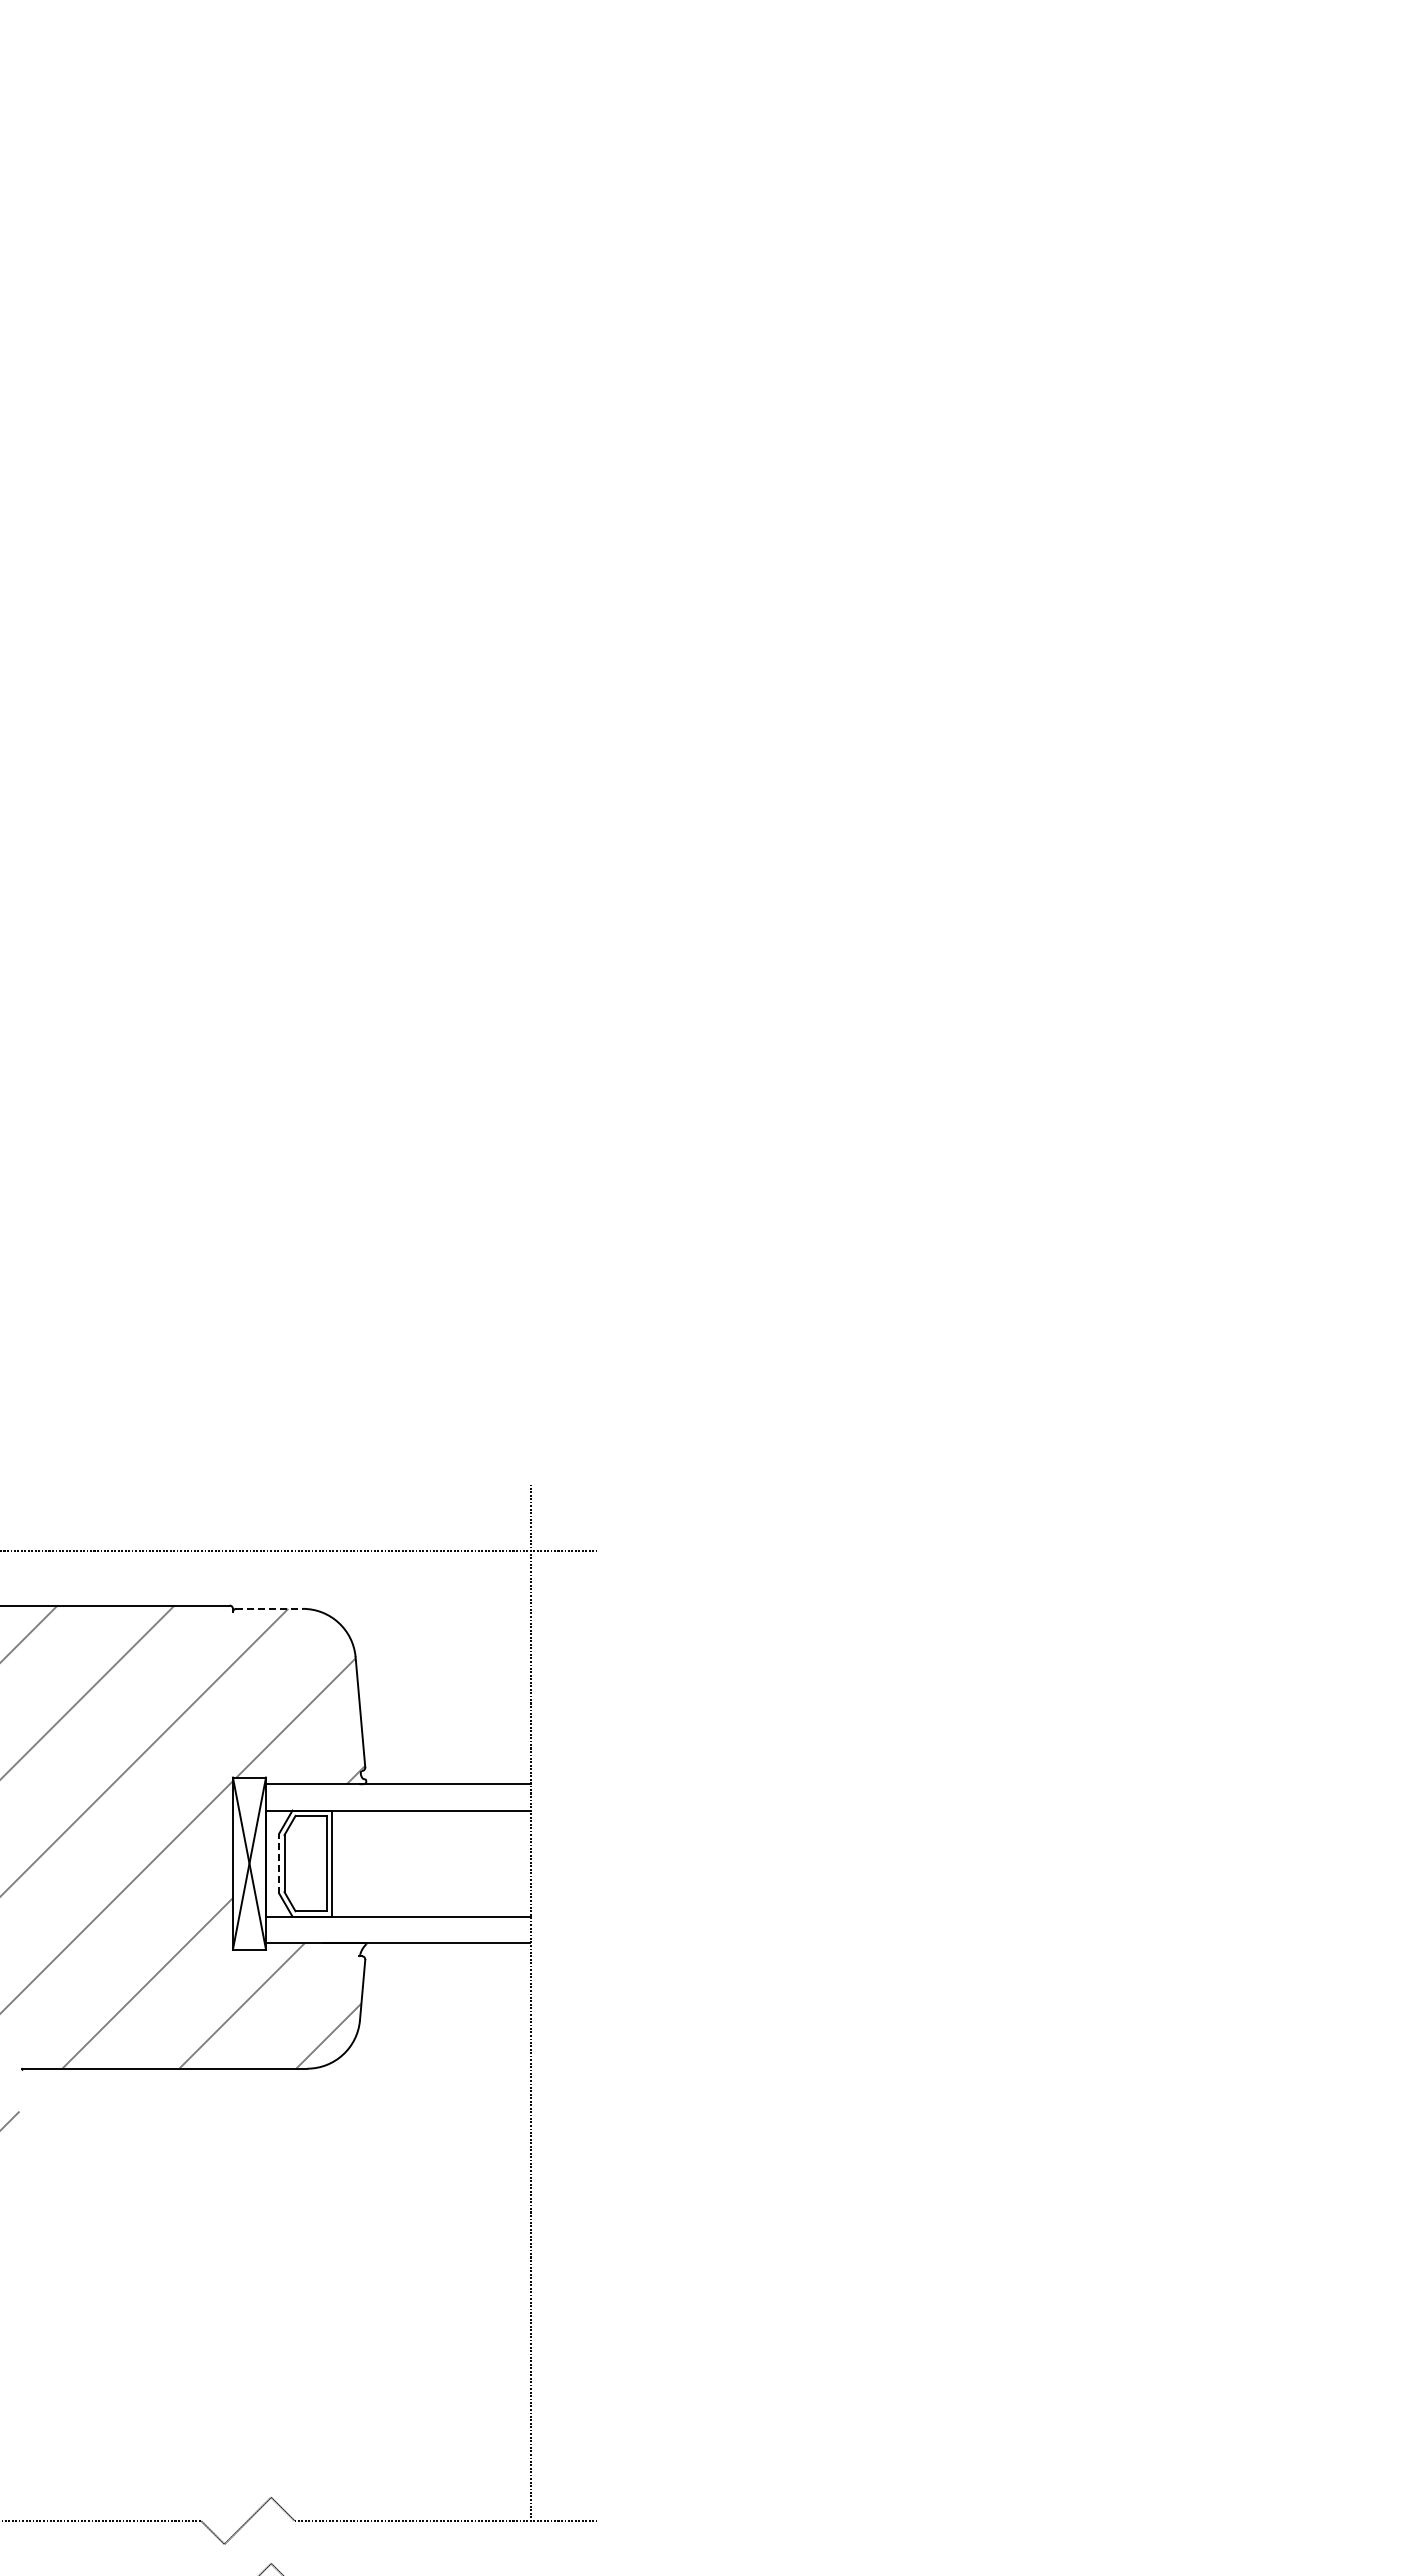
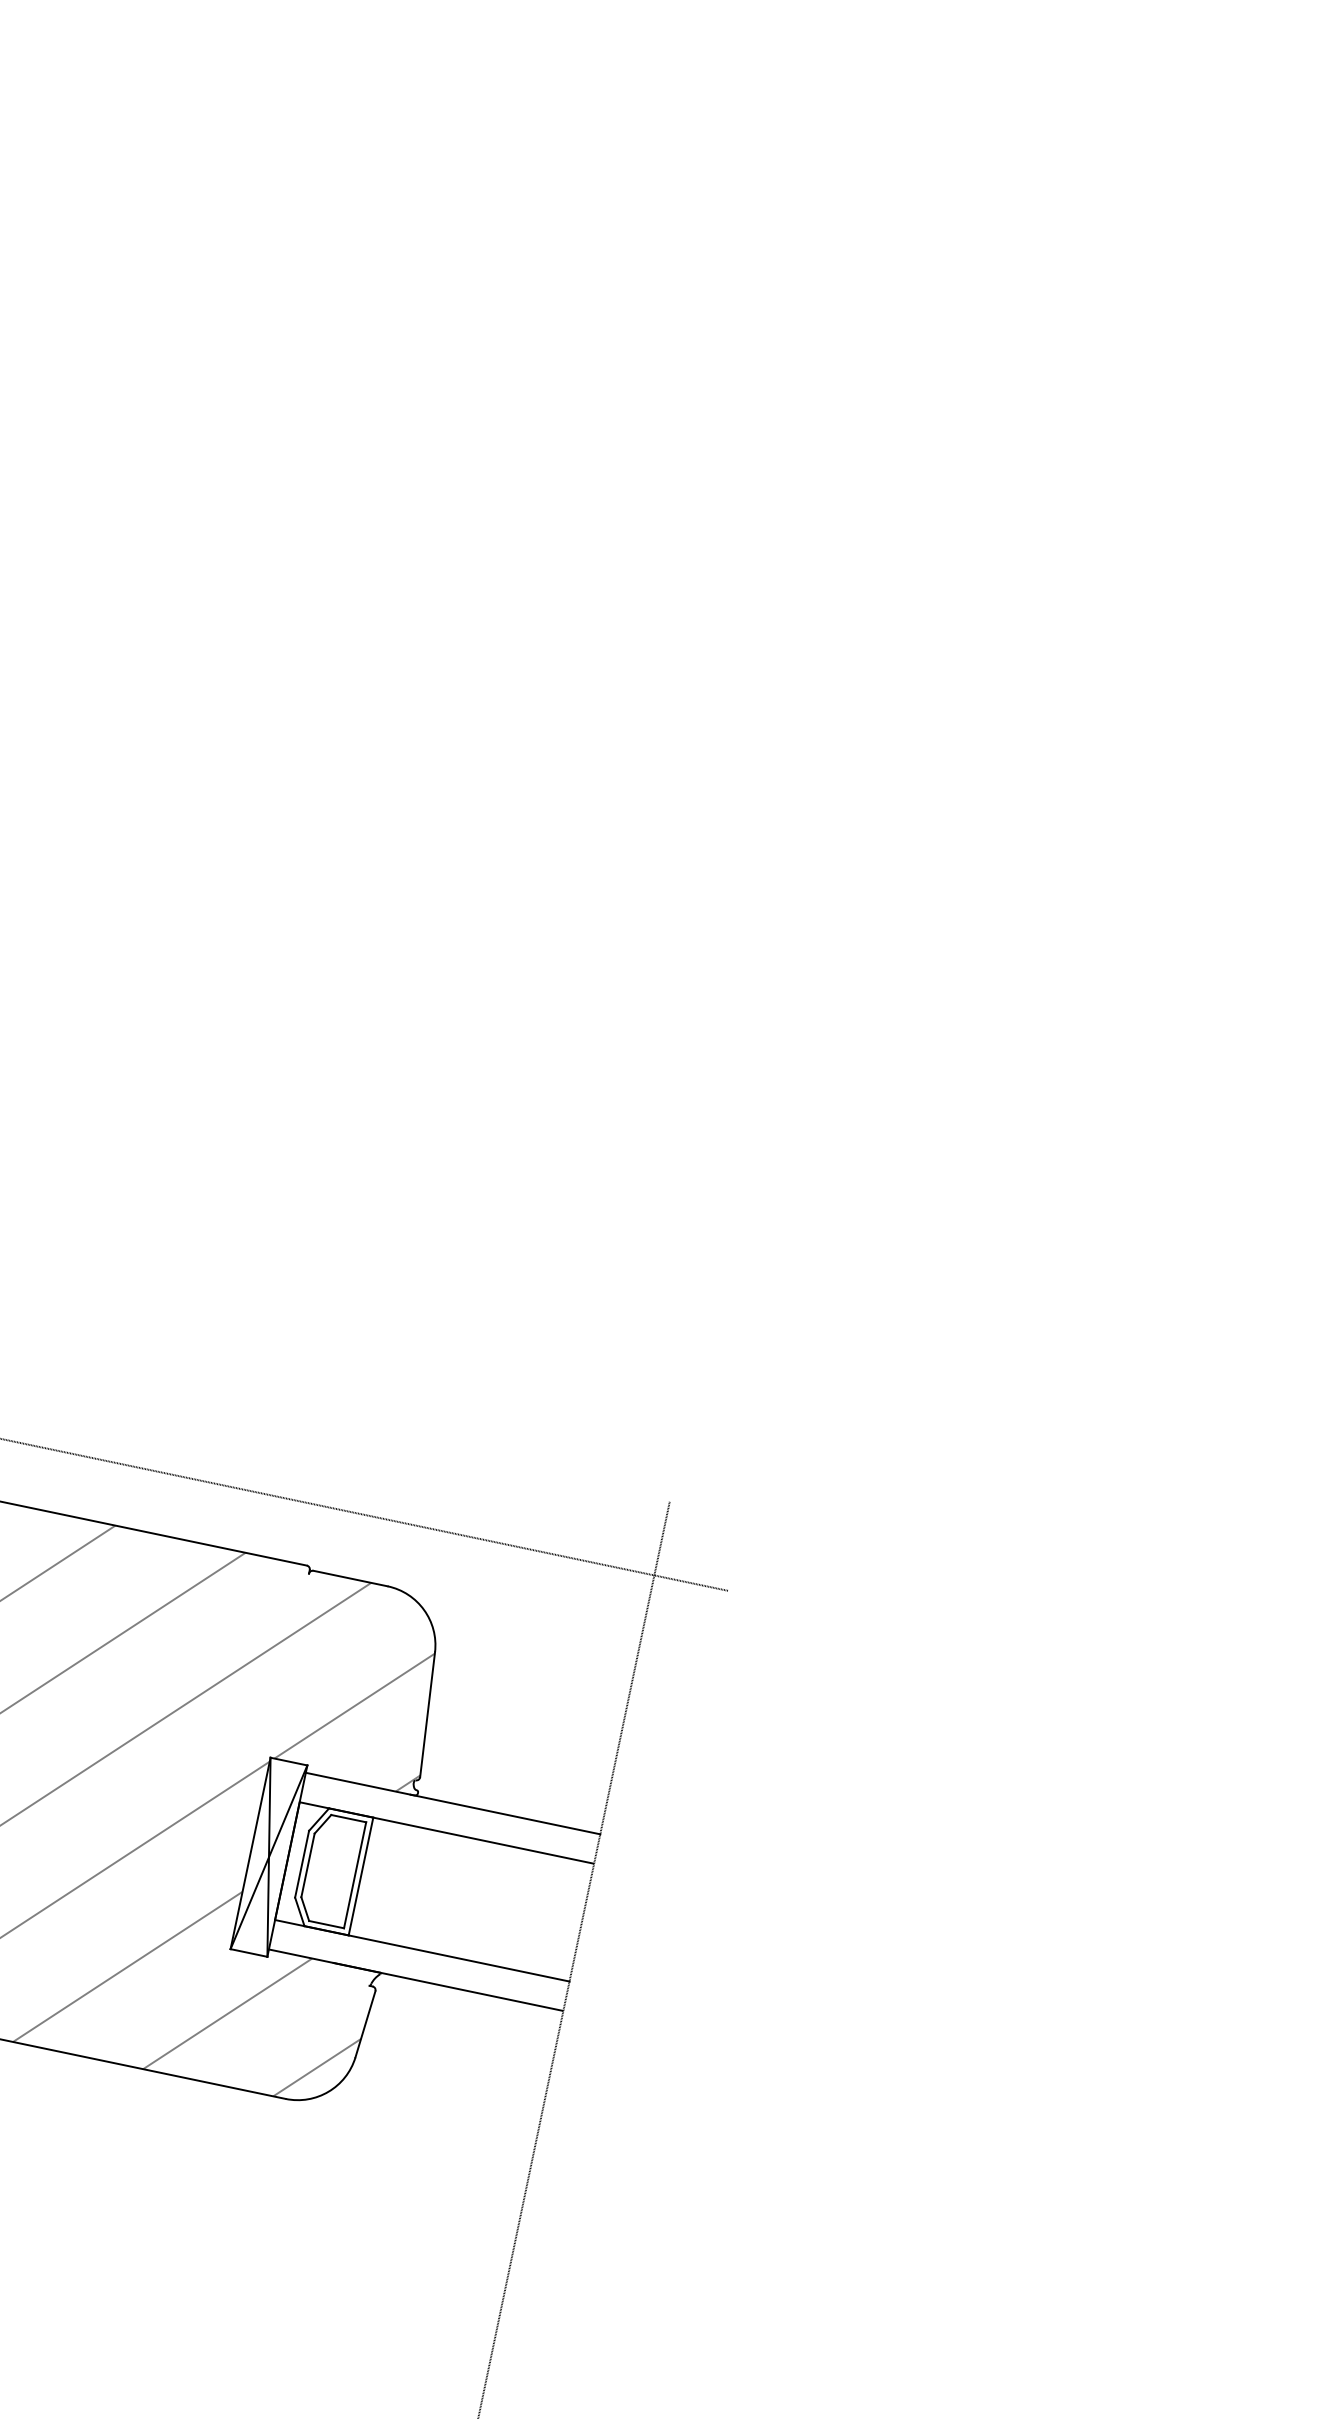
line: (270, 1608) -> (351, 1578), dashed -> solid
line: (279, 1863) -> (302, 1864), dashed -> solid

